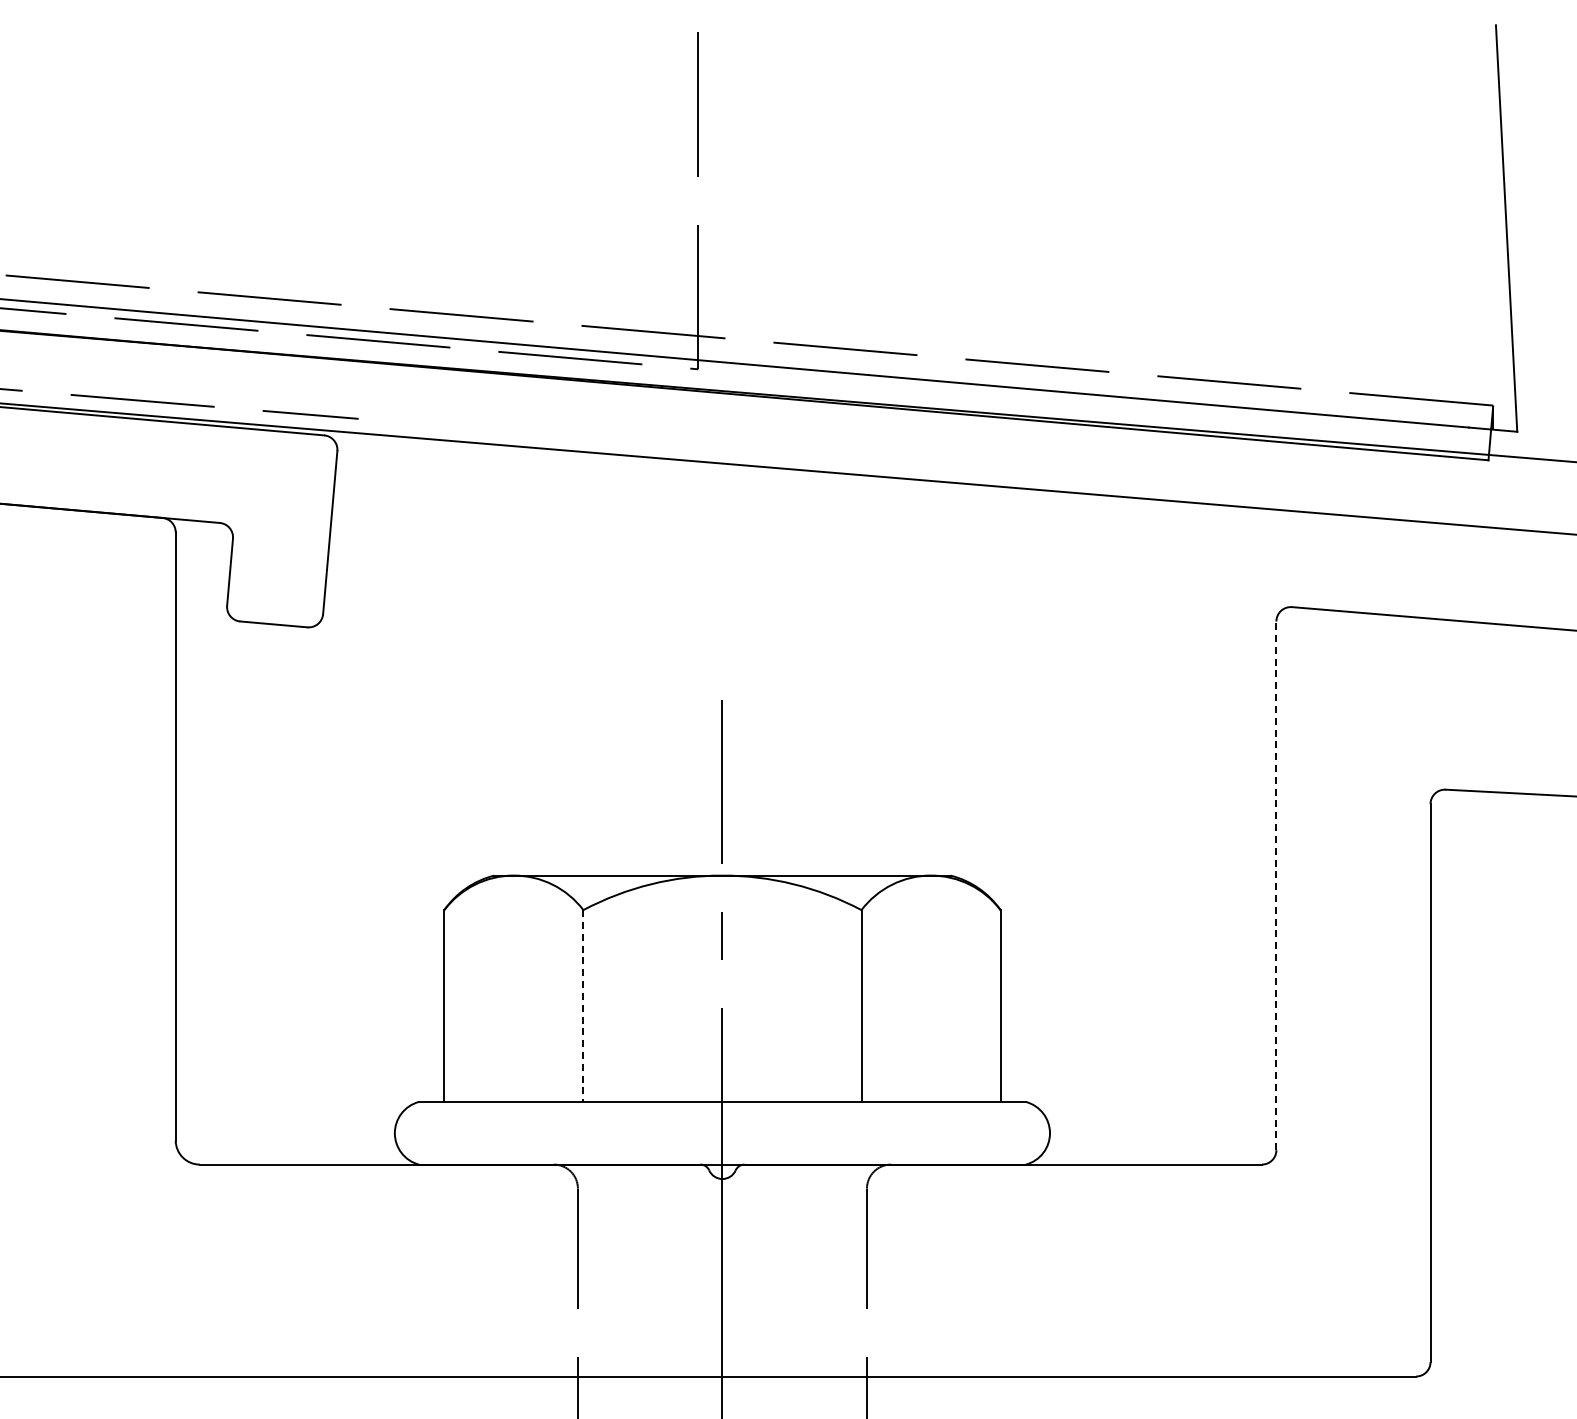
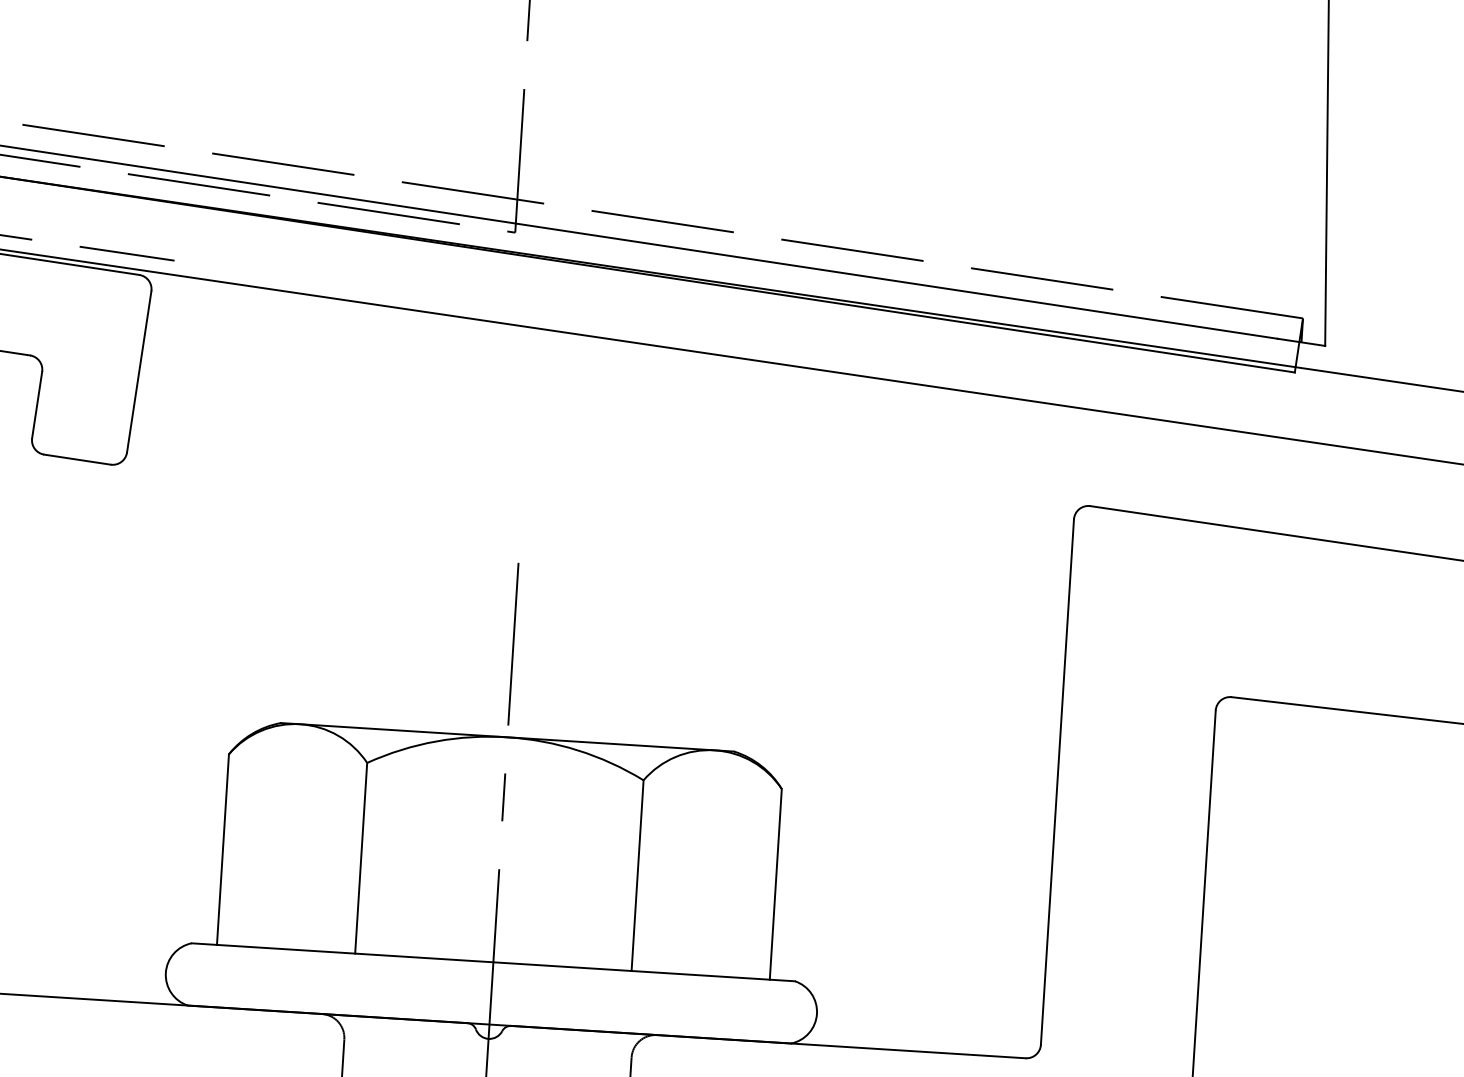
line: (1276, 885) -> (1057, 781), dashed -> solid
line: (583, 1006) -> (361, 858), dashed -> solid

